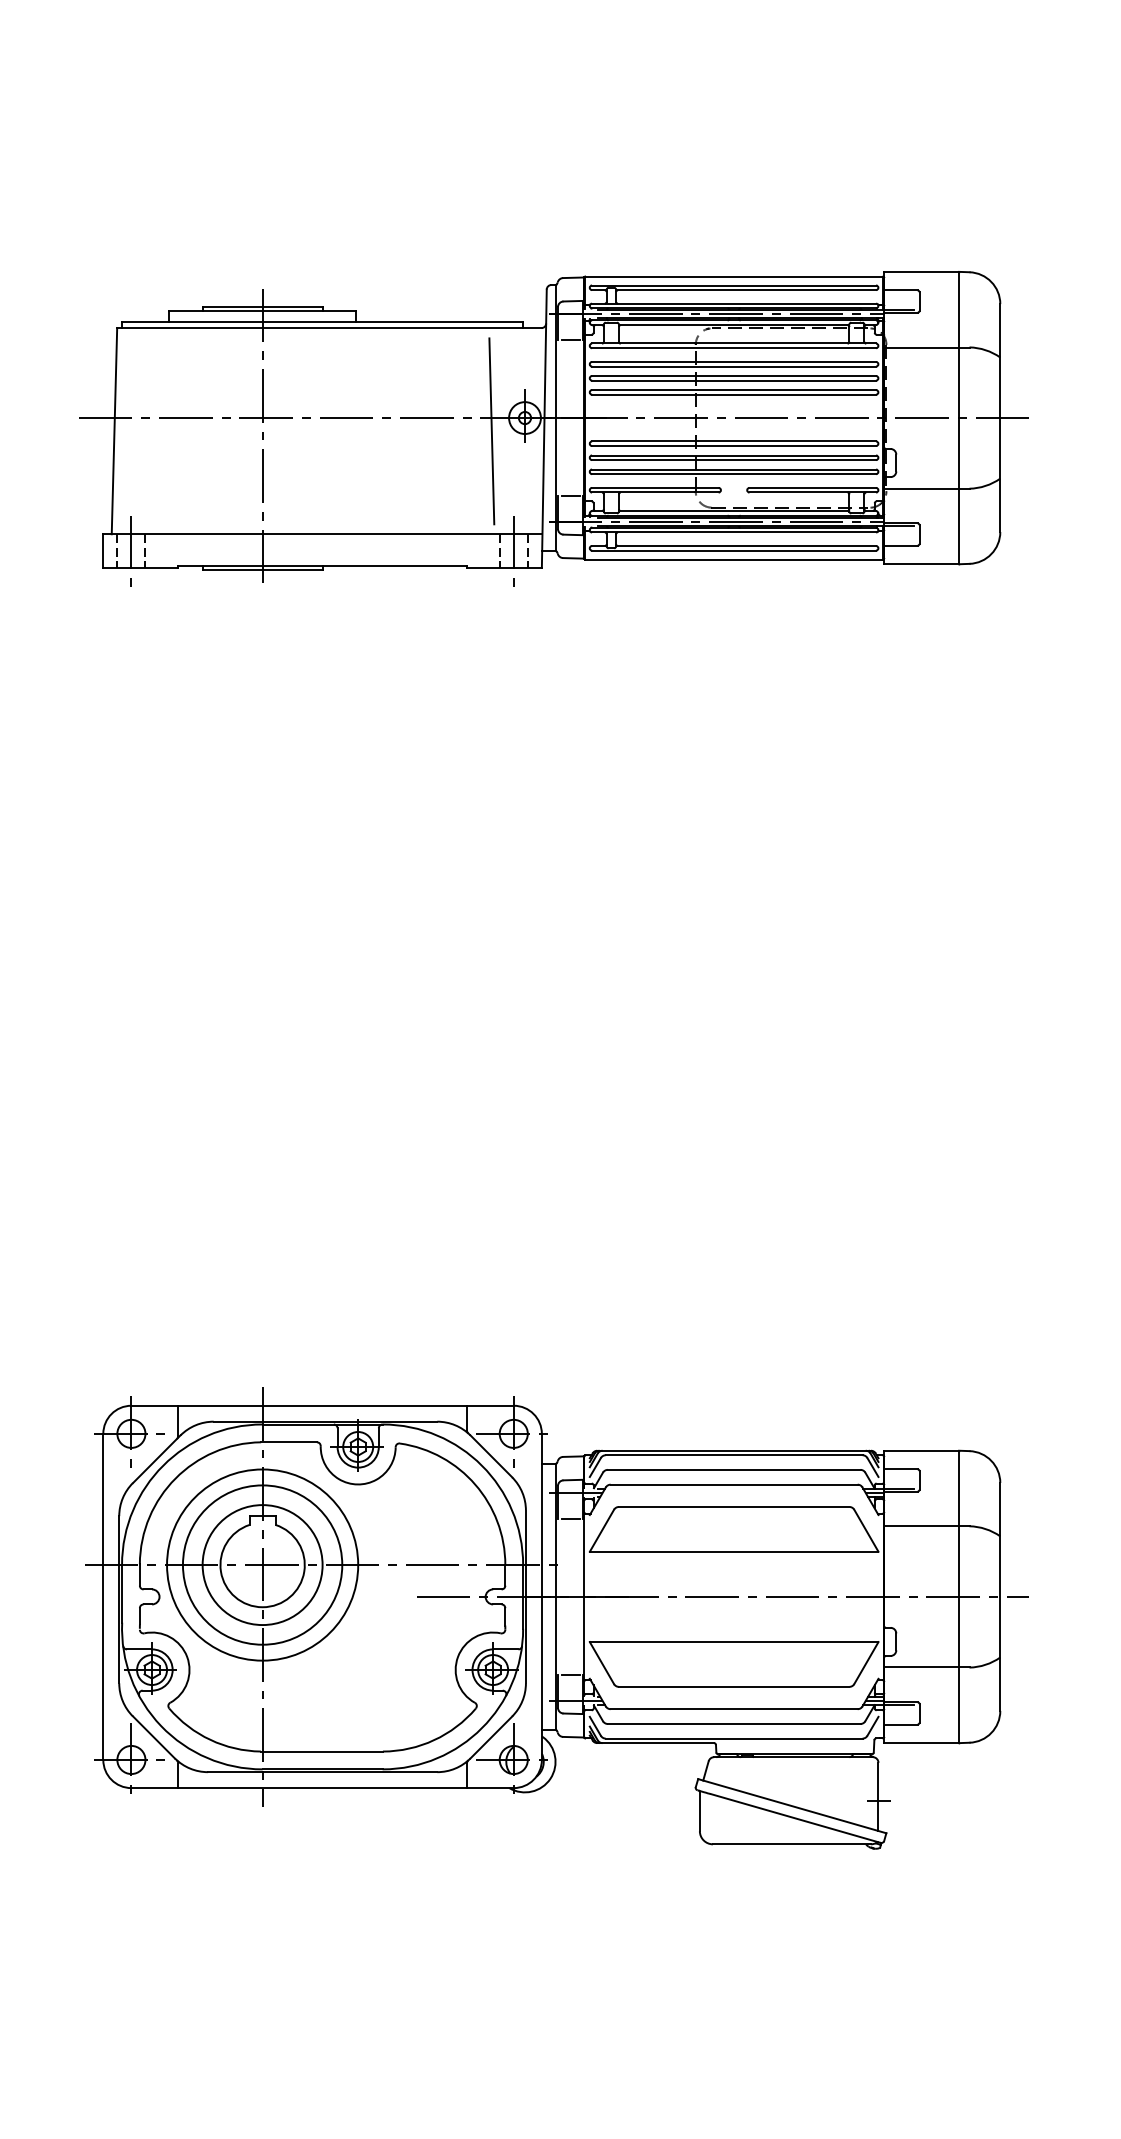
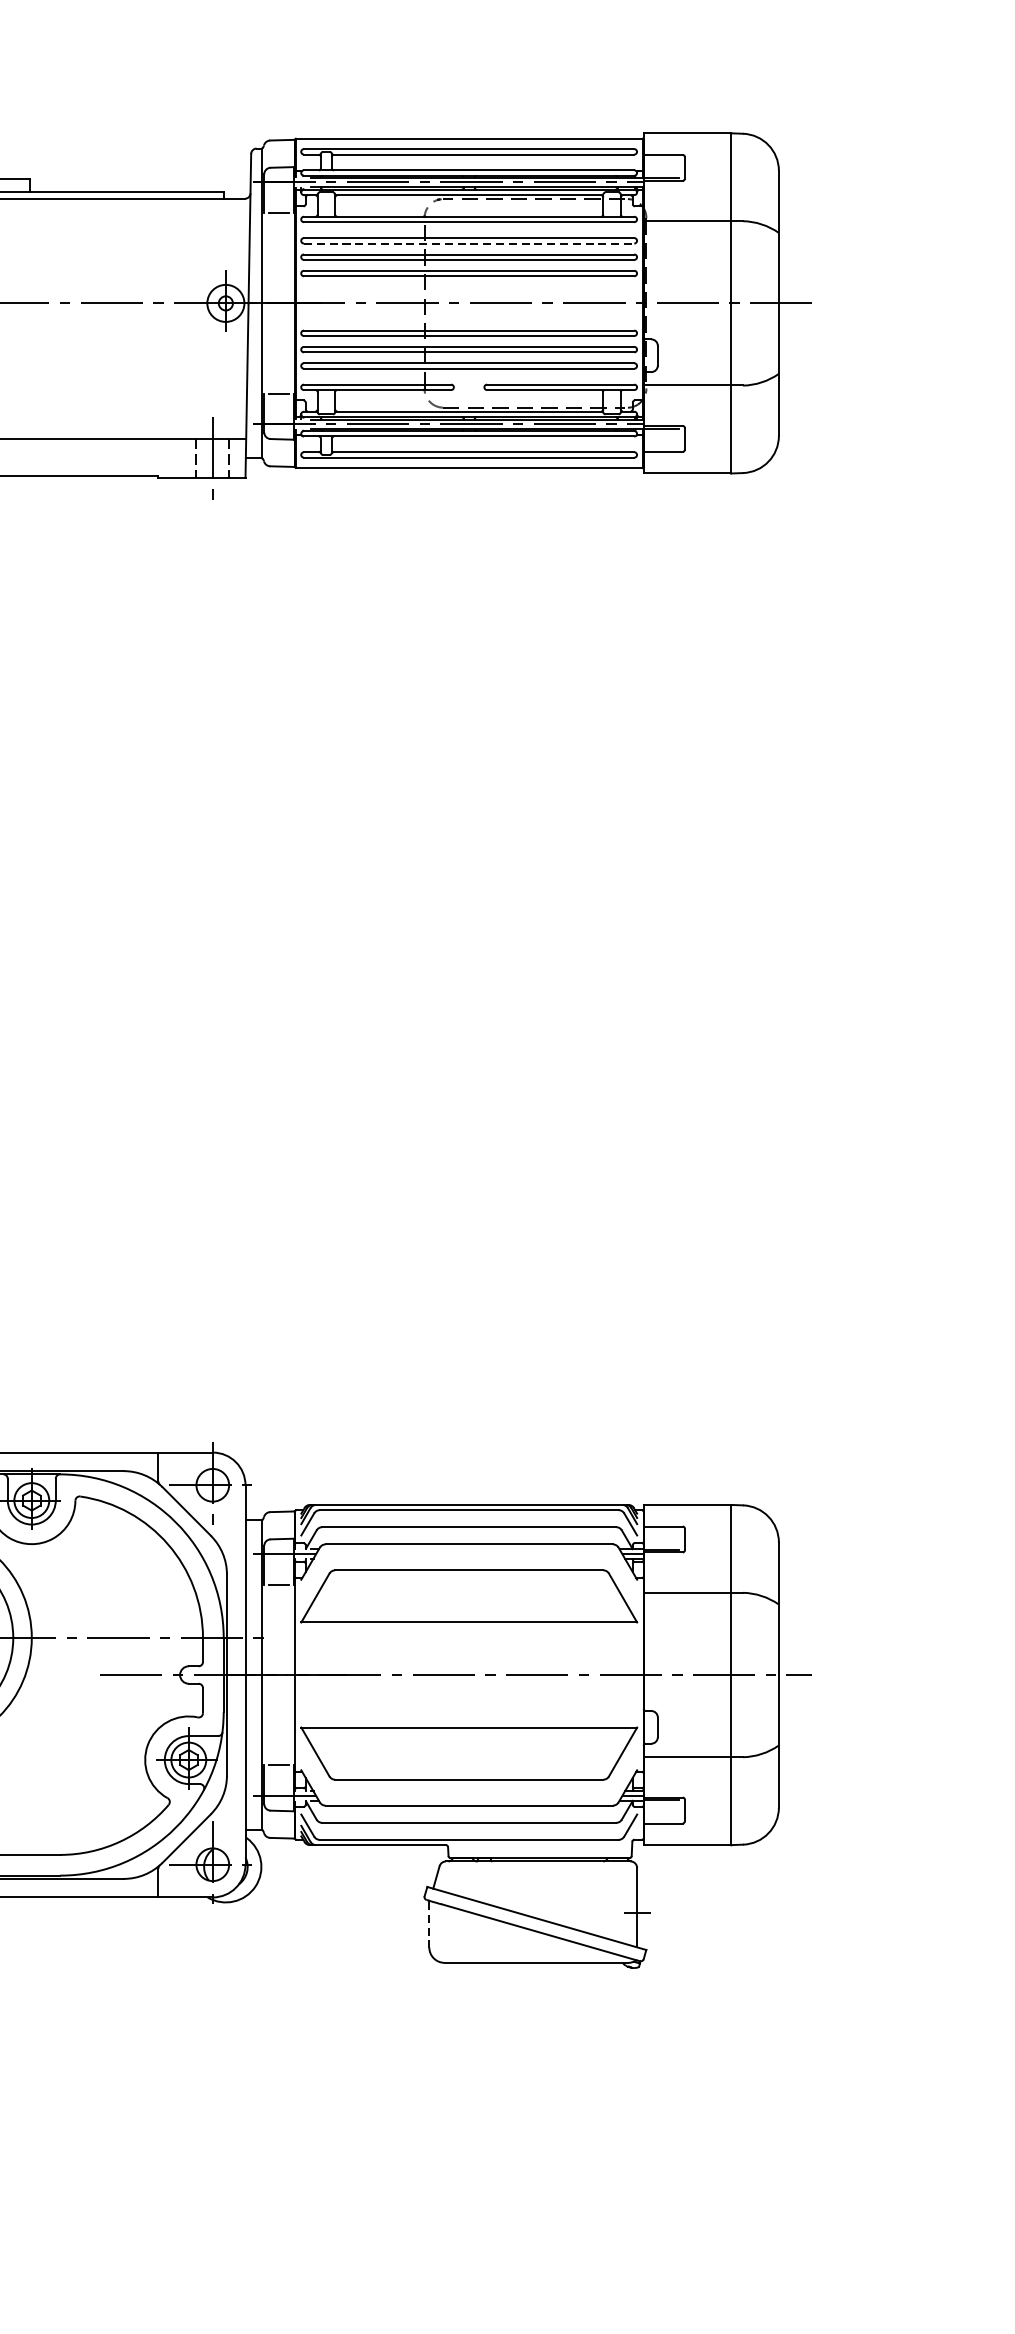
line: (734, 366) -> (469, 243), solid -> dashed
line: (491, 431) -> (186, 319), removed
line: (699, 1811) -> (428, 1924), solid -> dashed

